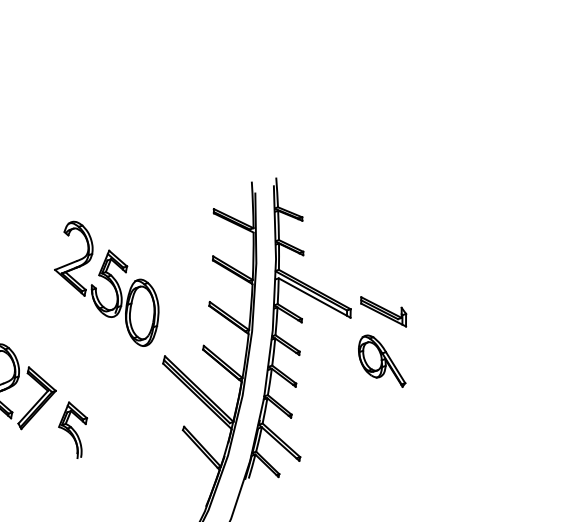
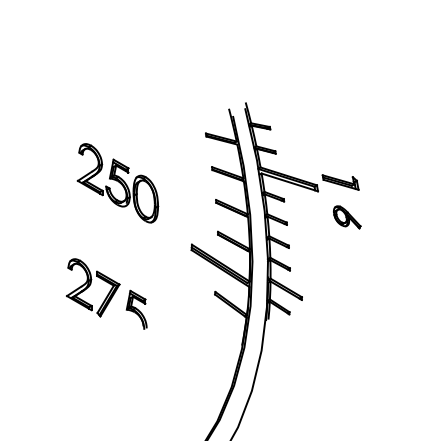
part: (108, 284) -> (117, 183), moved
part: (383, 361) -> (347, 217), size x0.7

